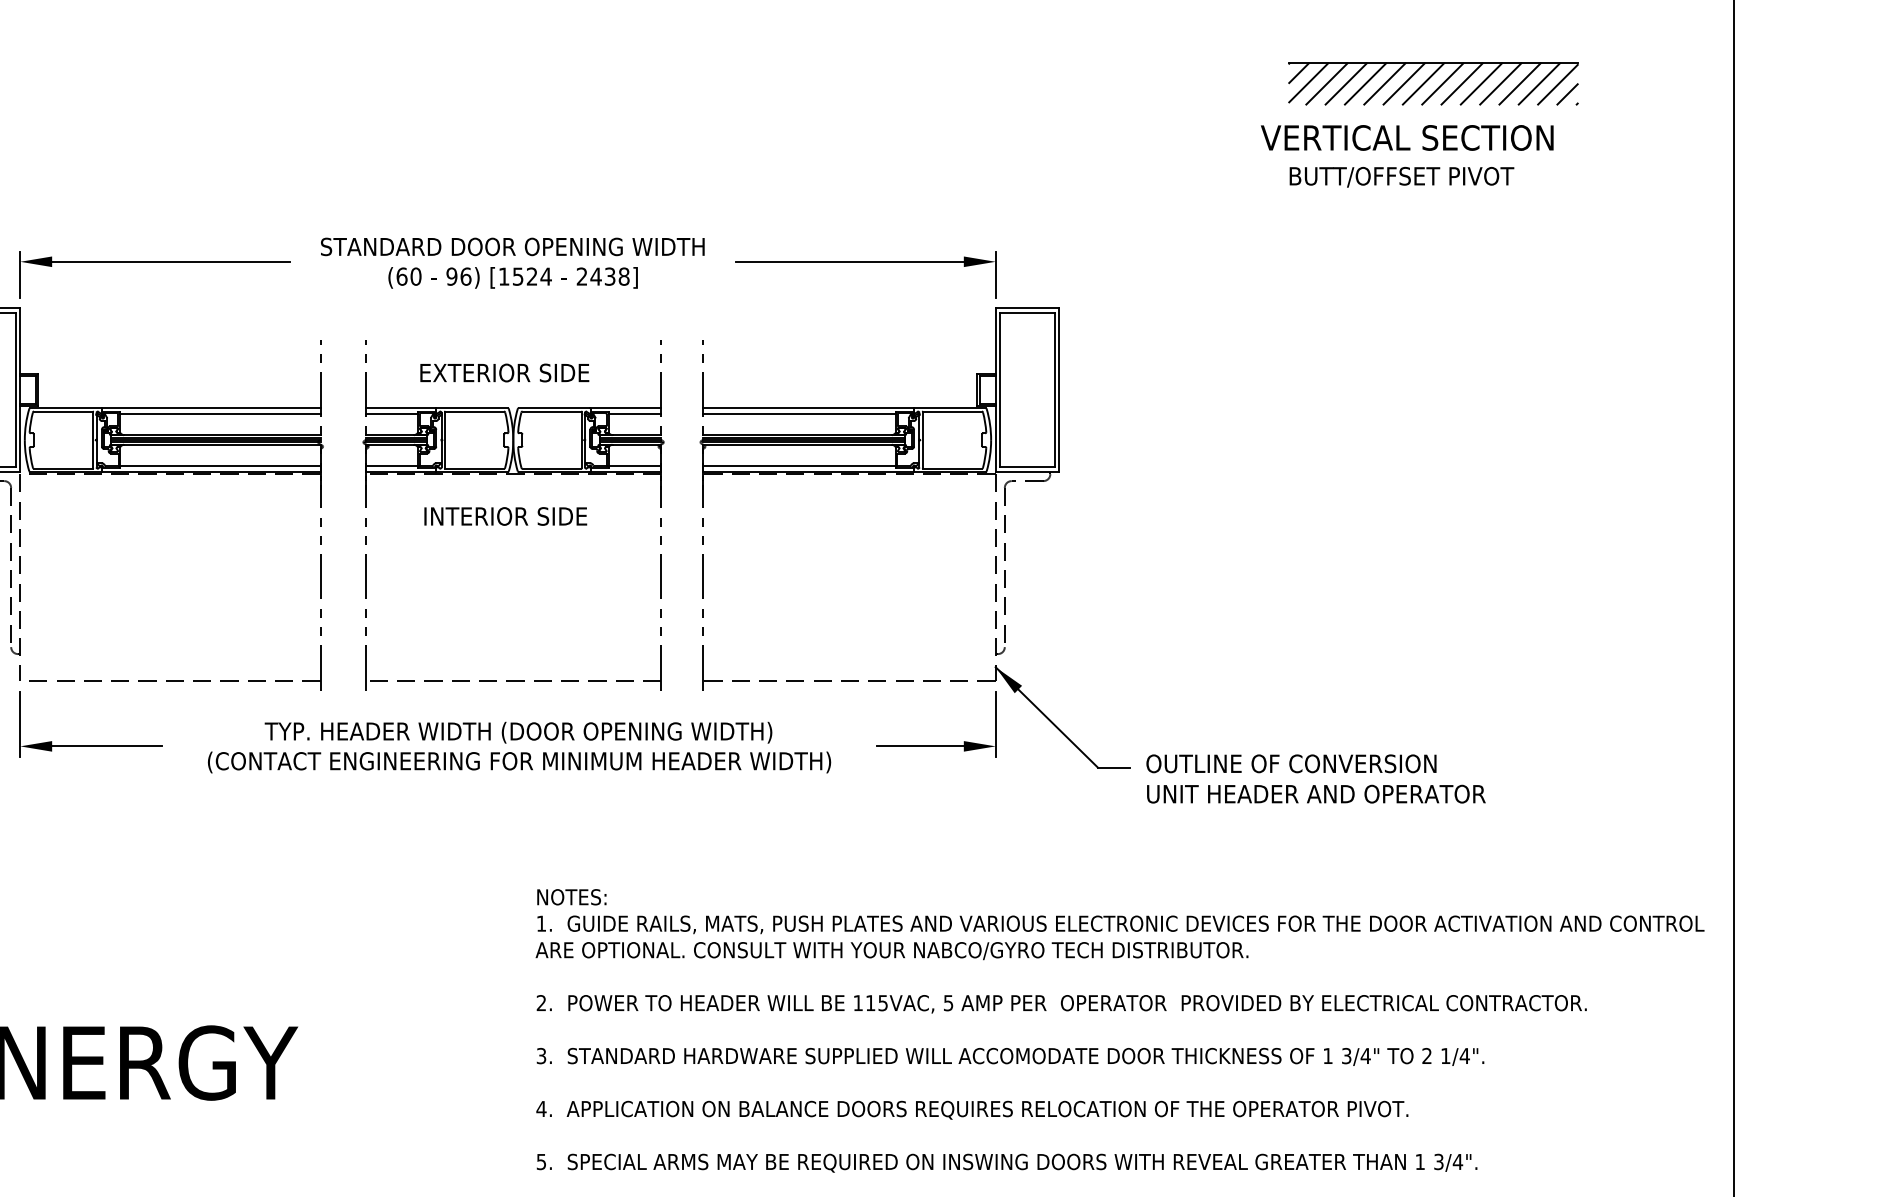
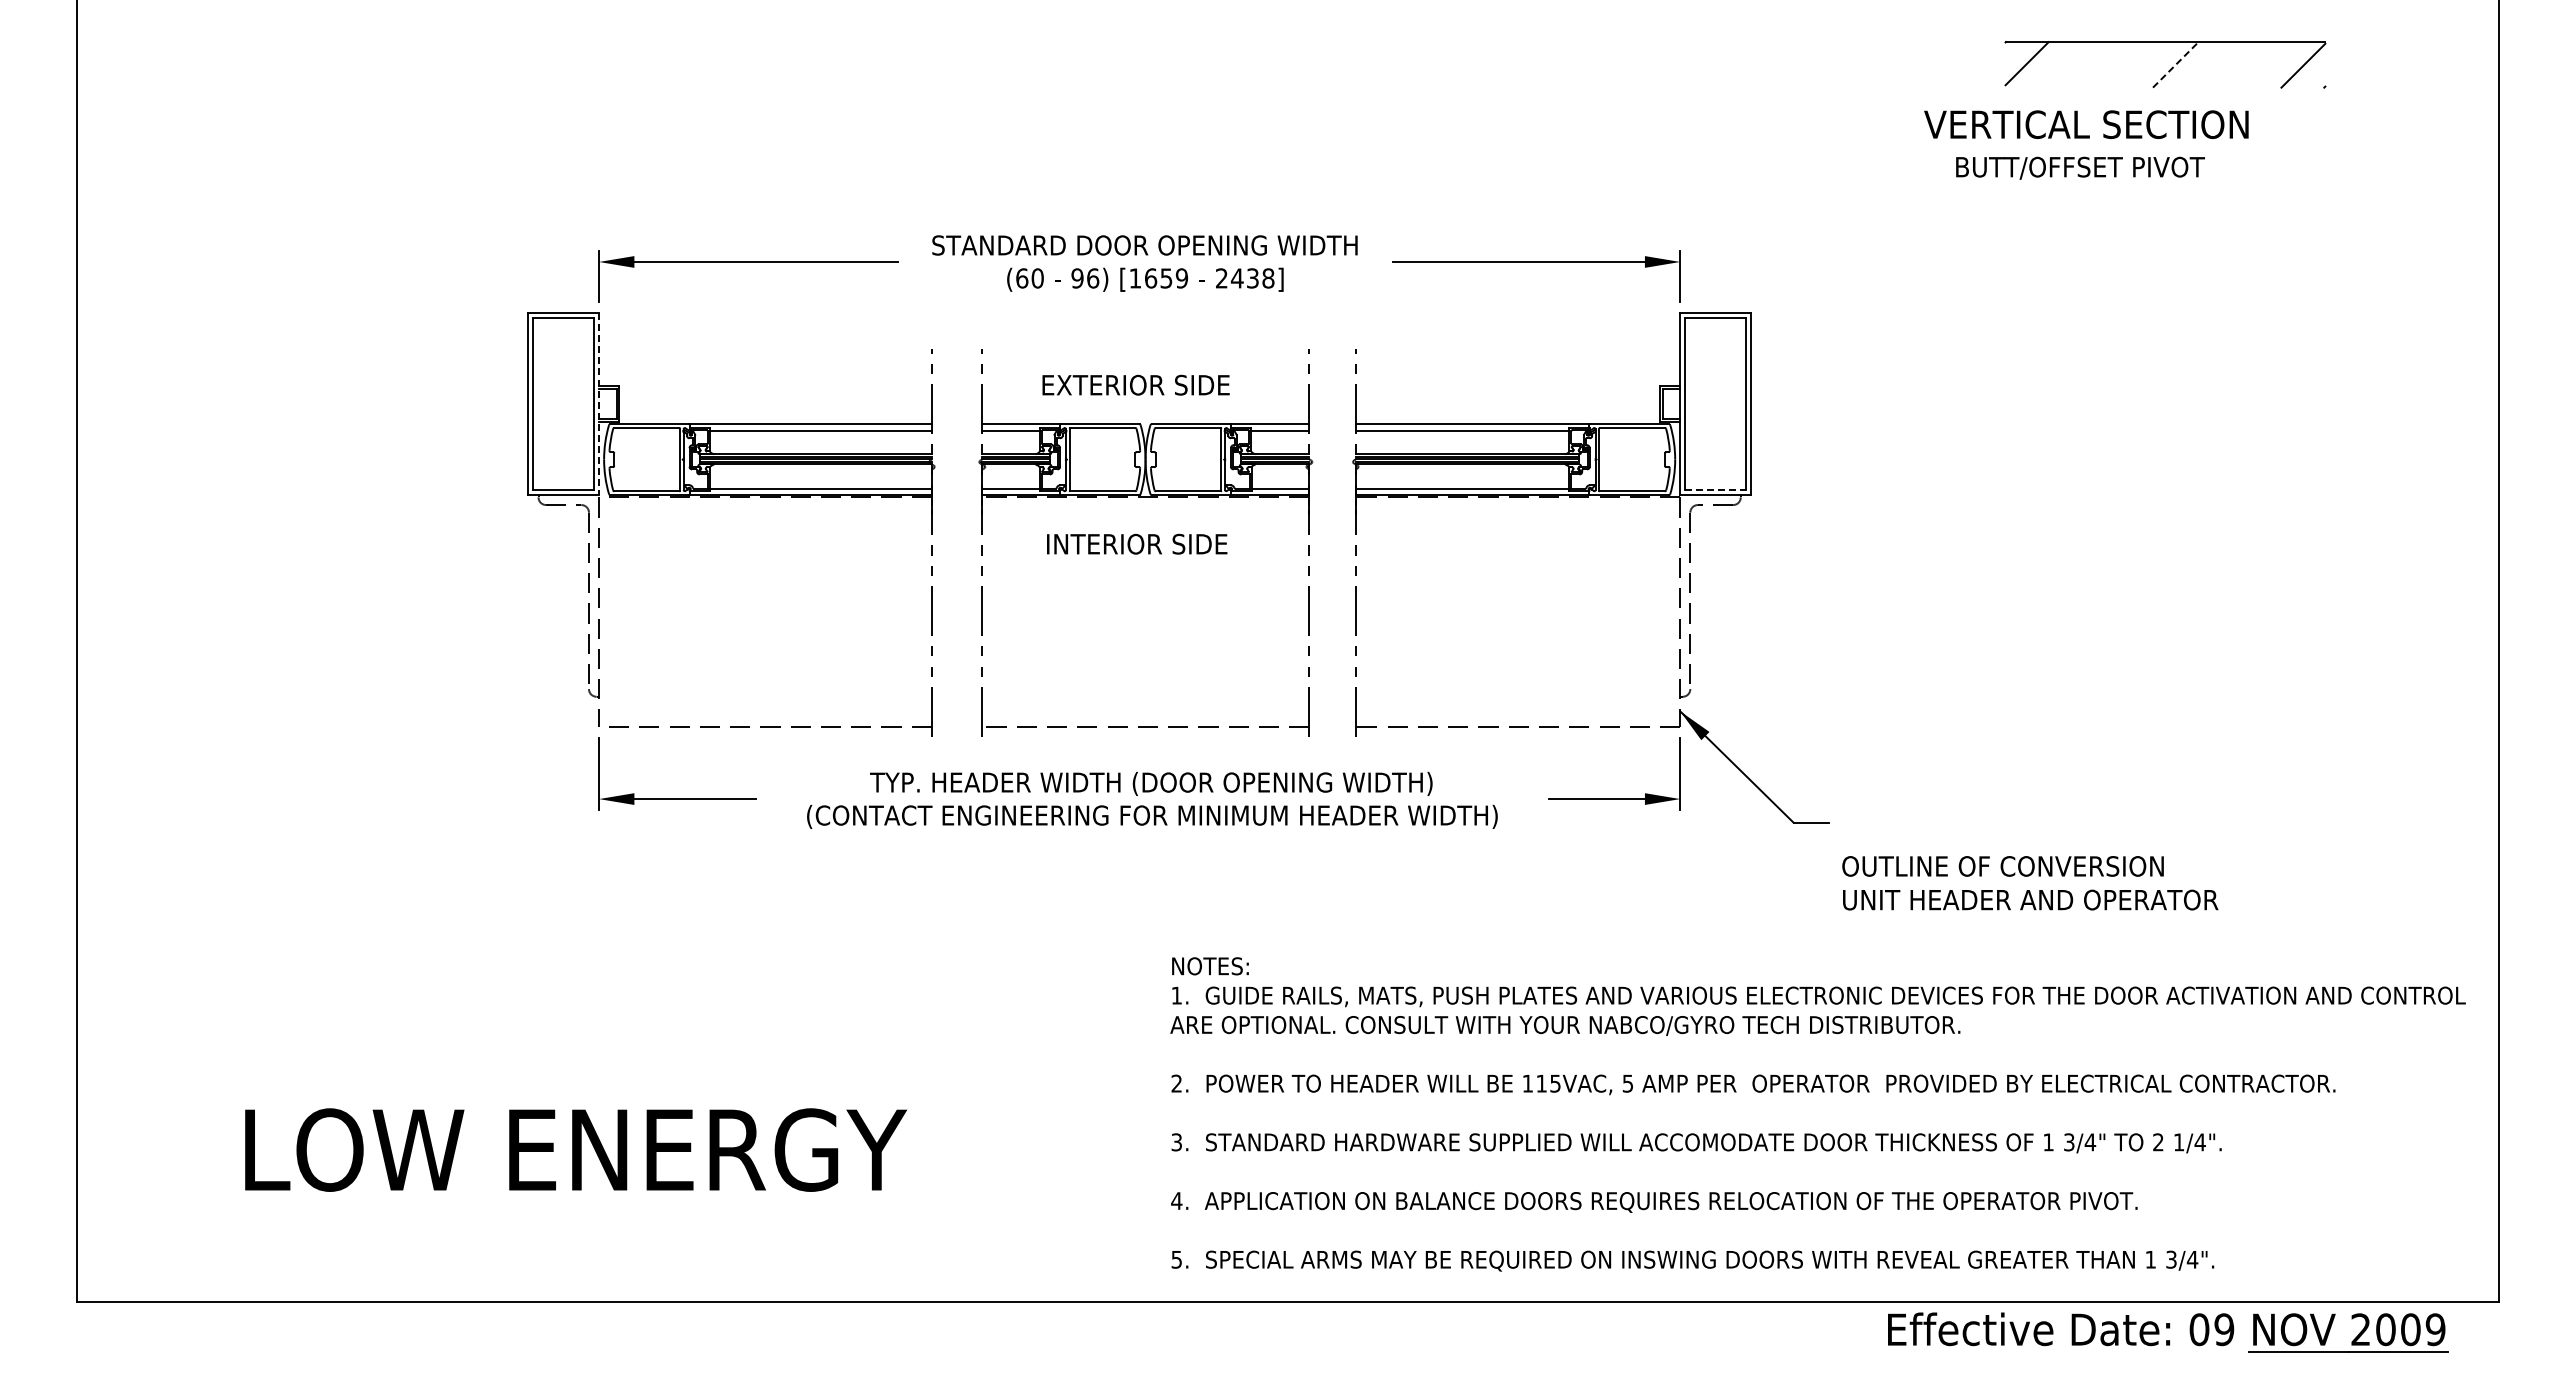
line: (1299, 72) -> (2016, 52), removed
line: (1327, 83) -> (2047, 64), removed
line: (1345, 83) -> (2068, 64), removed
line: (1365, 83) -> (2090, 64), removed
line: (1384, 83) -> (2111, 64), removed
line: (1403, 83) -> (2132, 64), removed
line: (1423, 83) -> (2154, 64), removed
line: (1443, 83) -> (2176, 64), solid -> dashed
line: (1462, 83) -> (2197, 64), removed
line: (1481, 83) -> (2218, 64), removed
line: (1500, 83) -> (2239, 64), removed
line: (1520, 83) -> (2261, 64), removed
line: (1539, 83) -> (2282, 64), removed
line: (1567, 94) -> (2313, 76), removed
text: (1407, 155) -> (2086, 144), moved
text: (532, 276) -> (1166, 278), [1524 -> [1659
line: (20, 390) -> (599, 404), solid -> dashed
line: (1028, 467) -> (1716, 489), solid -> dashed
text: (1316, 779) -> (2030, 883), moved

